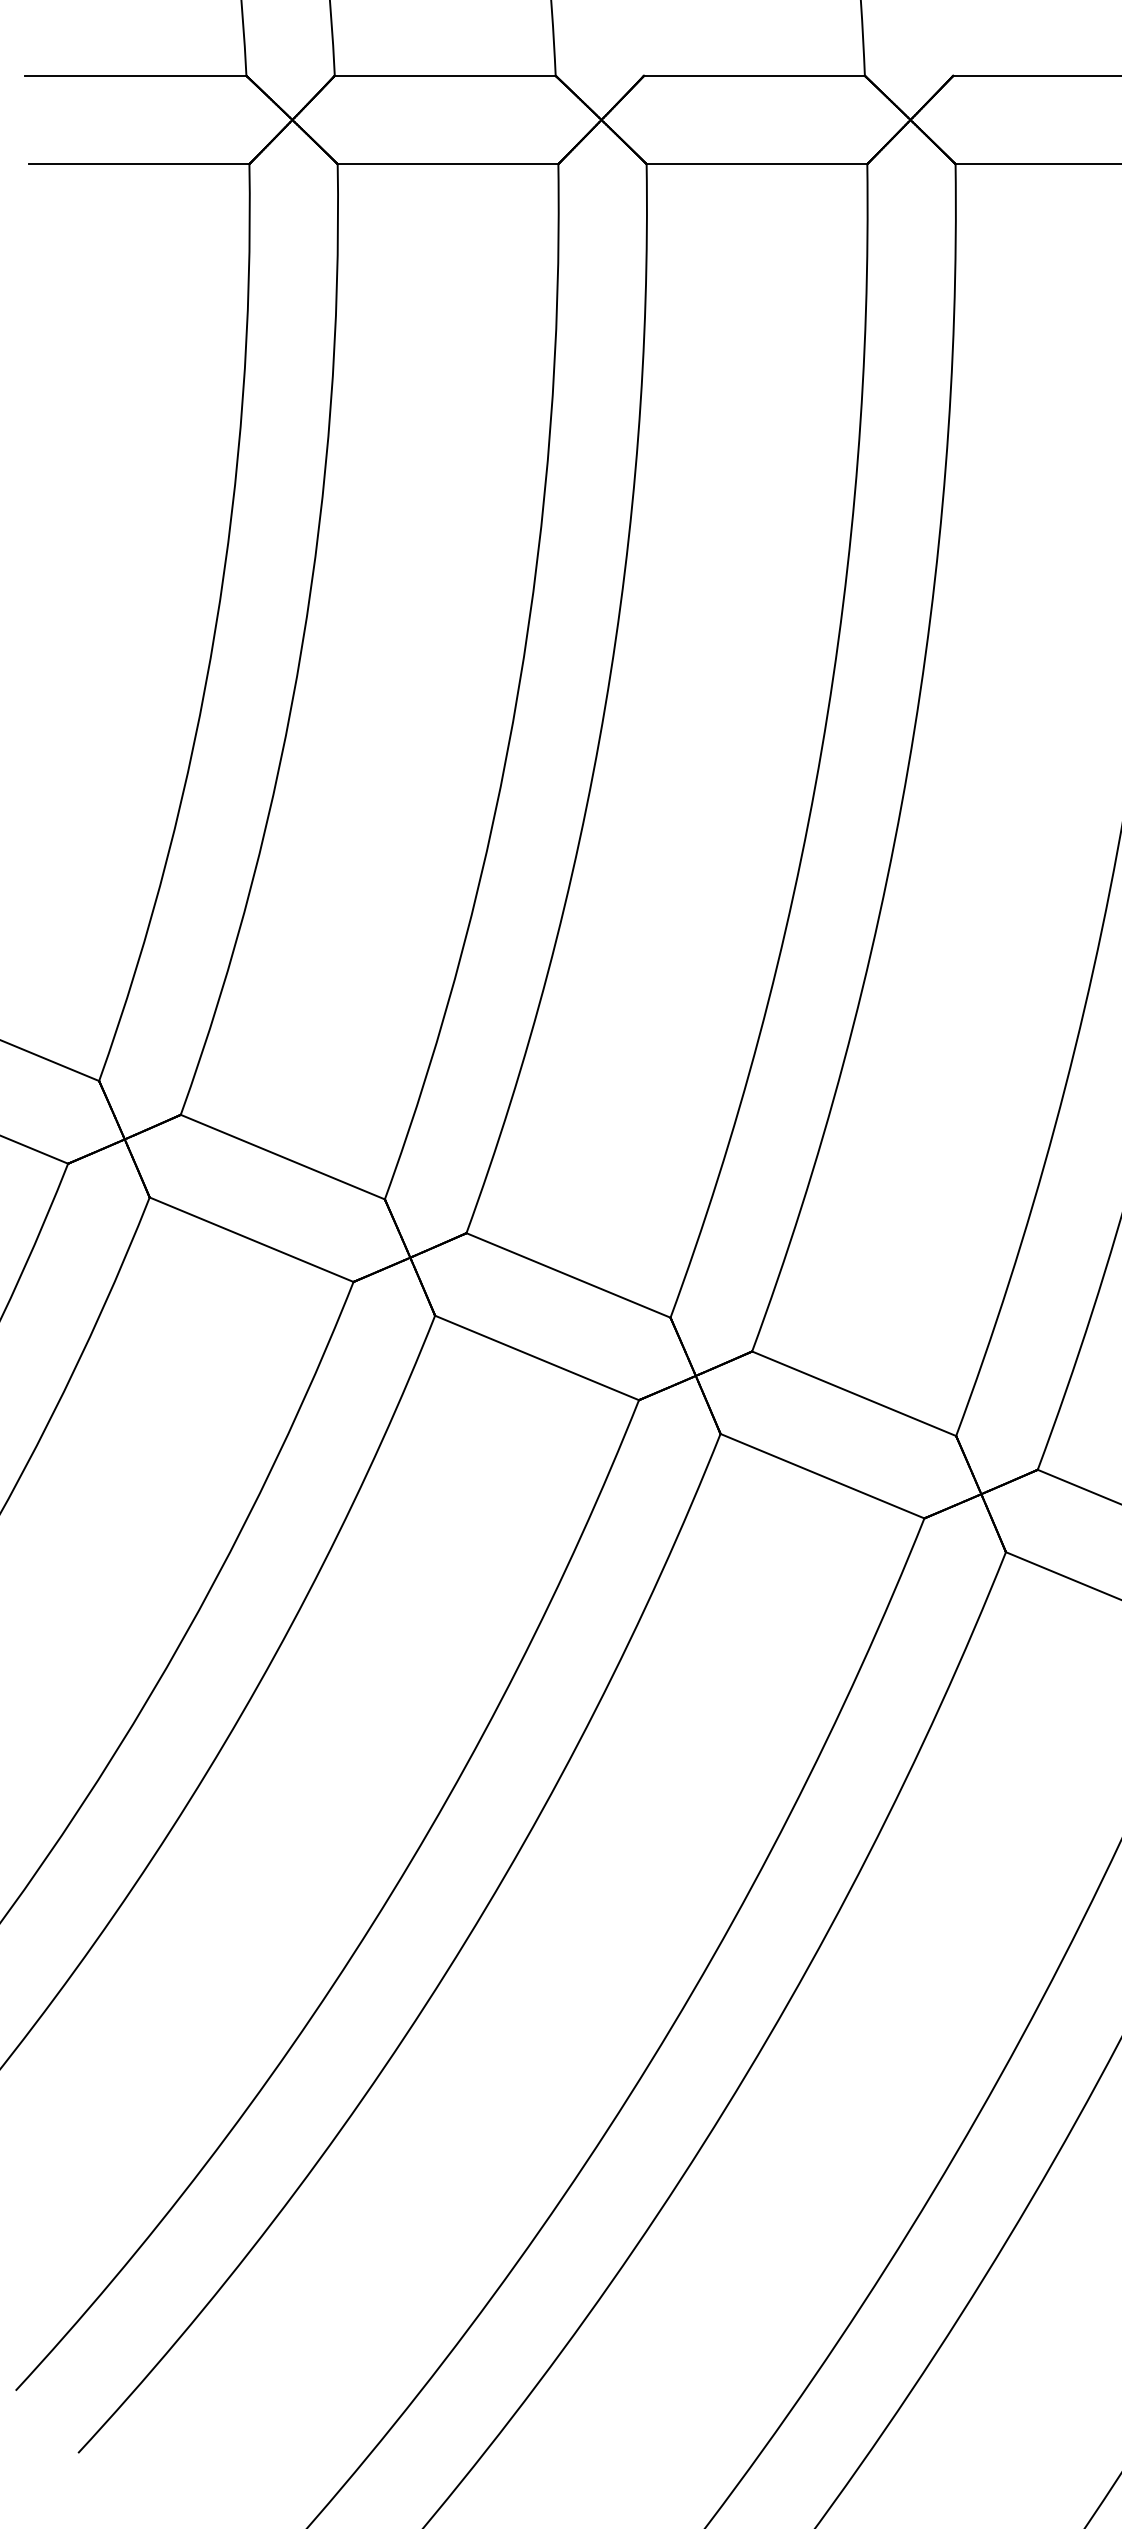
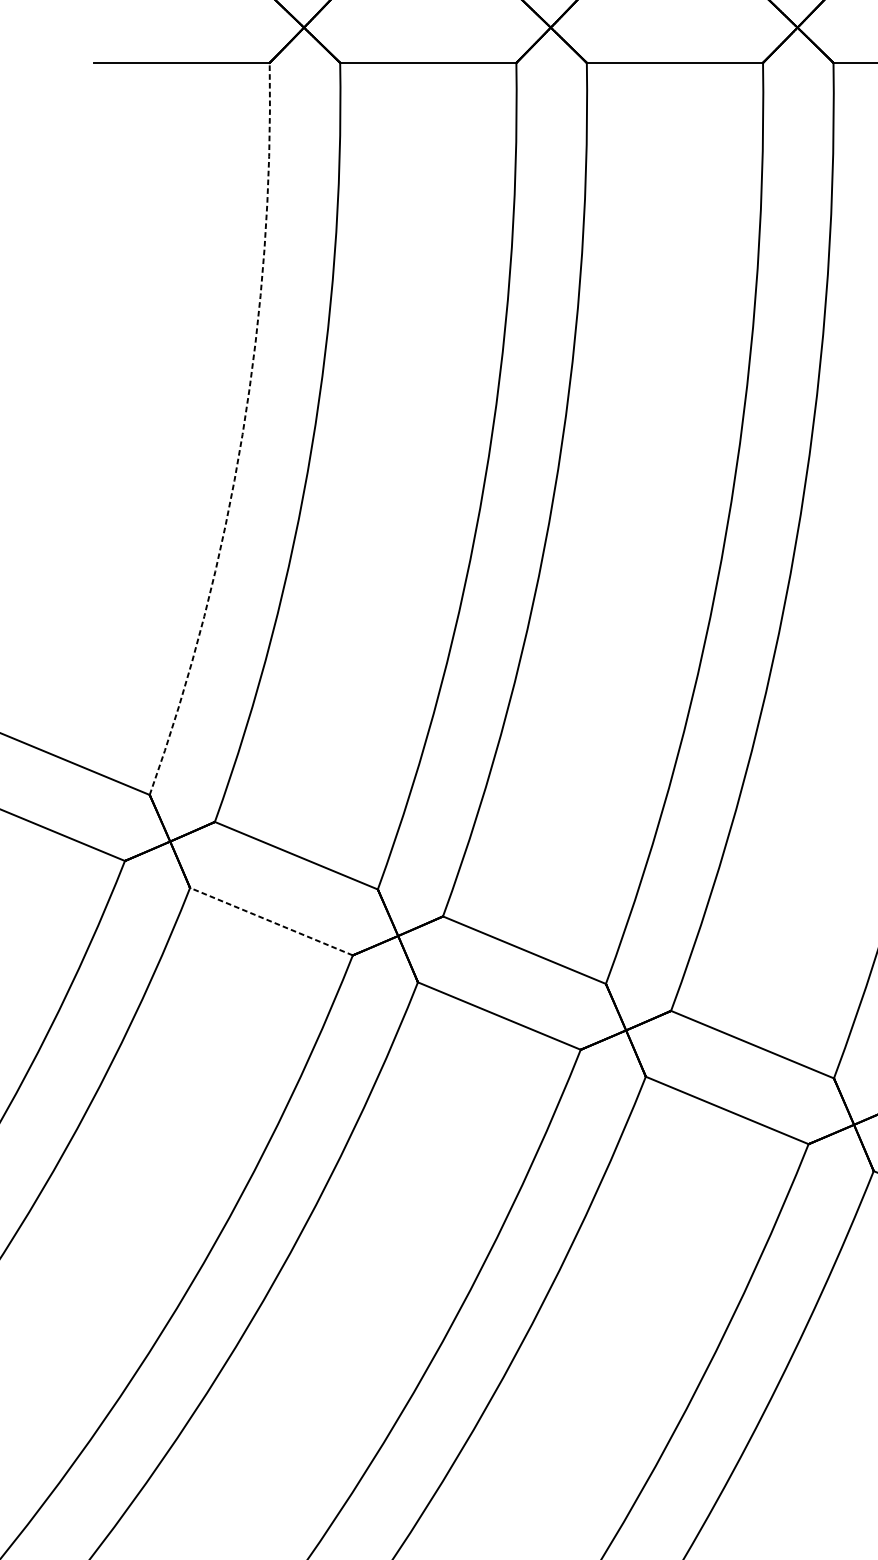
arc: (215, 629) -> (242, 434), solid -> dashed
line: (251, 1239) -> (271, 921), solid -> dashed

